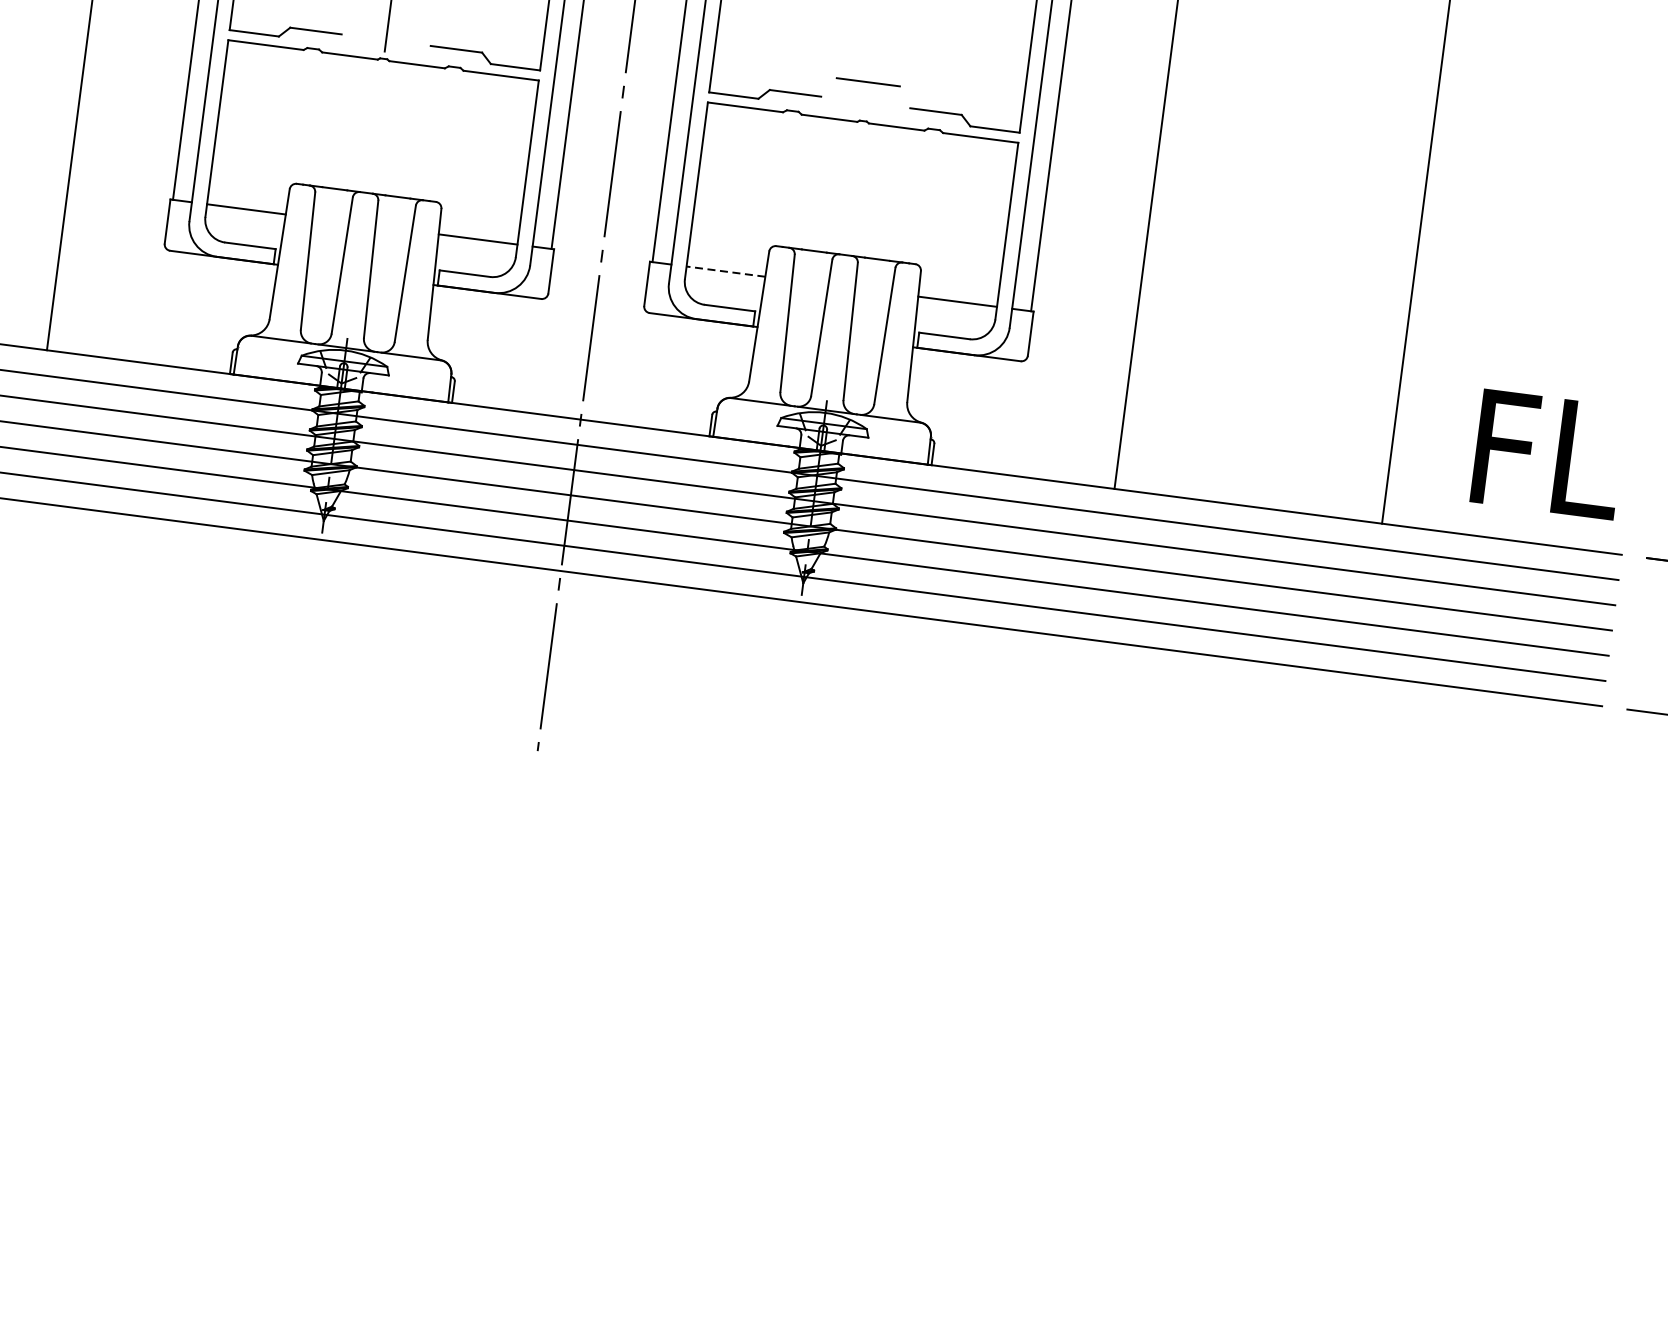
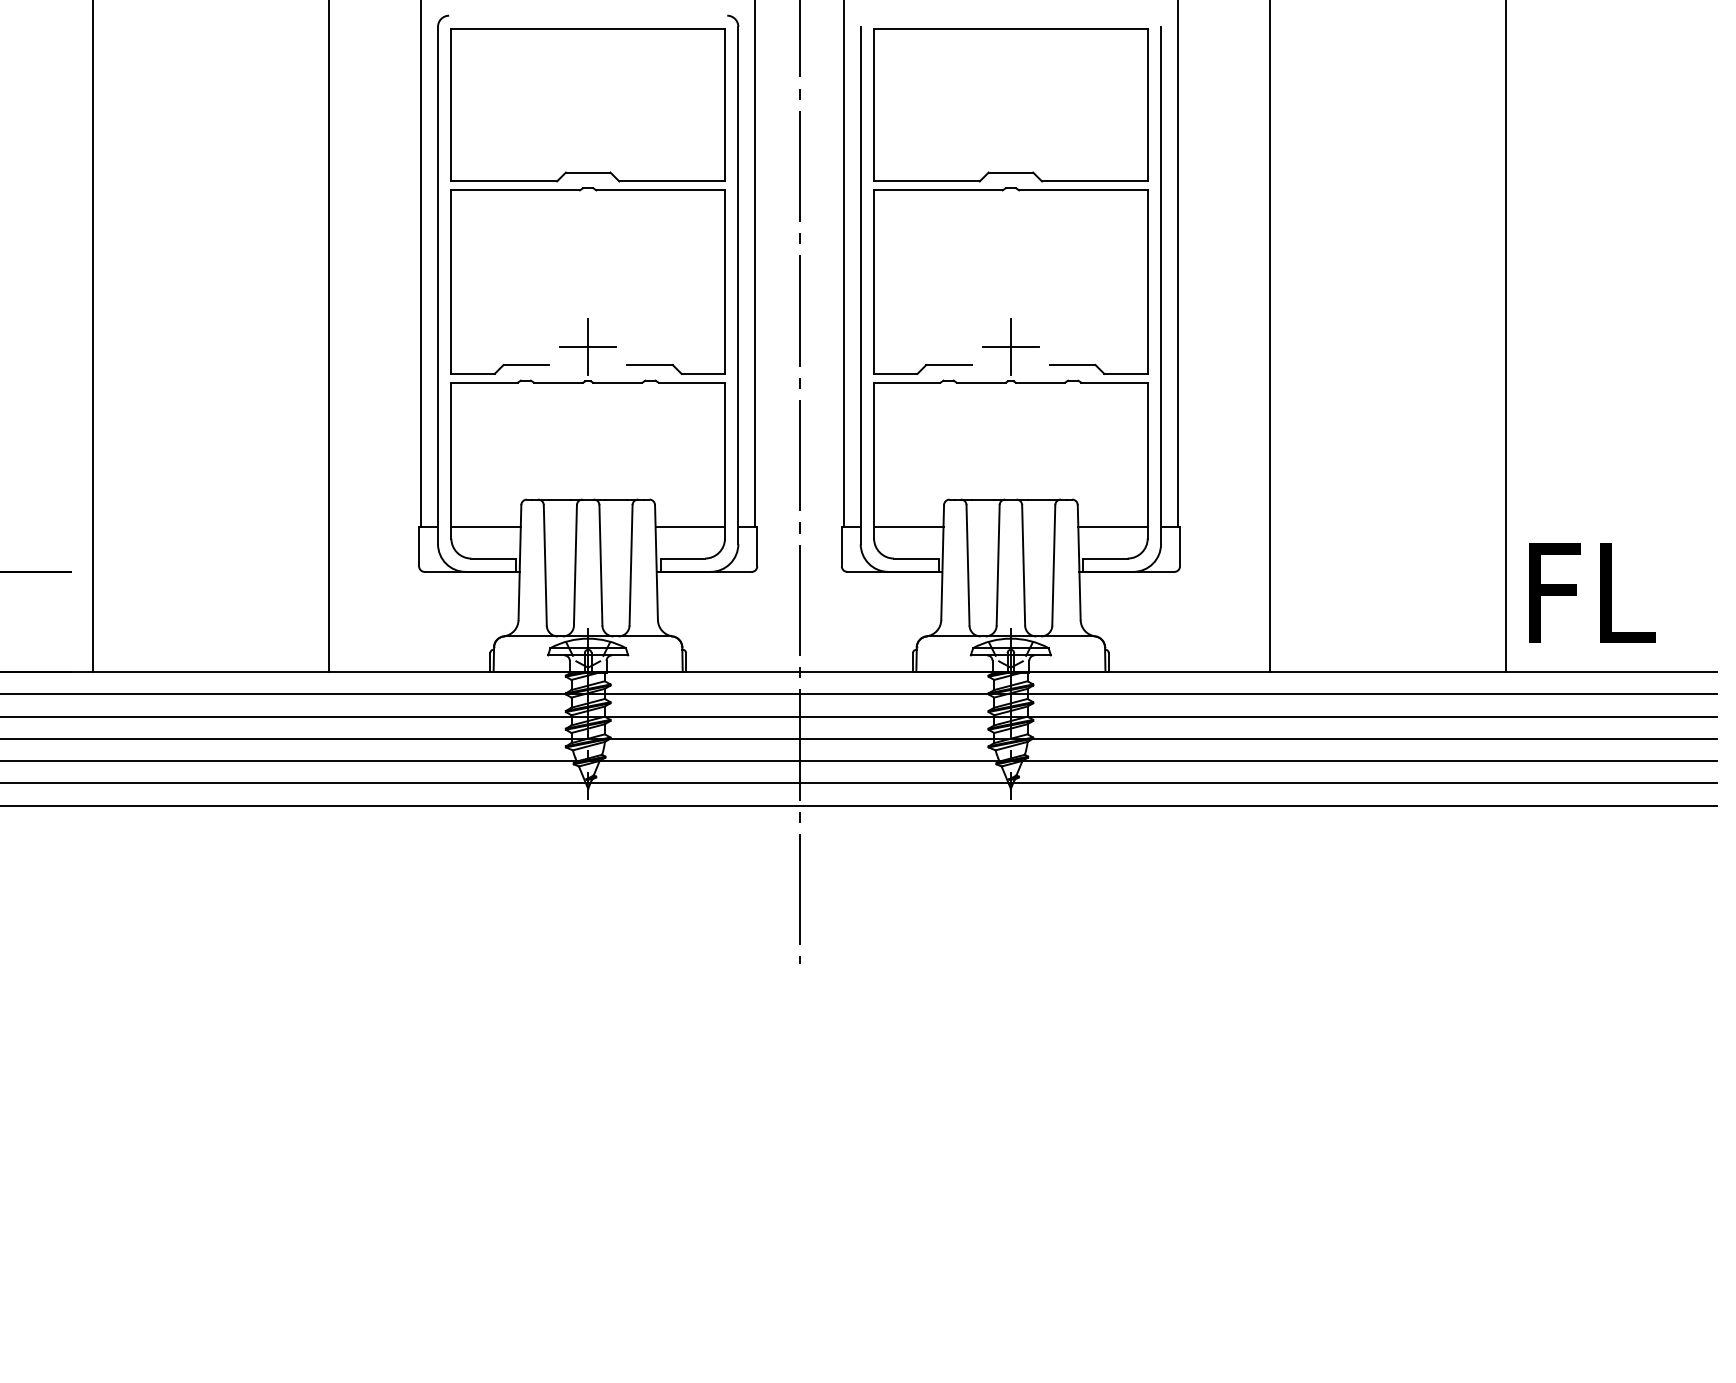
line: (389, 20) -> (588, 347), added
line: (867, 82) -> (1010, 347), added
line: (725, 271) -> (908, 527), dashed -> solid
text: (1548, 453) -> (1592, 592), moved

